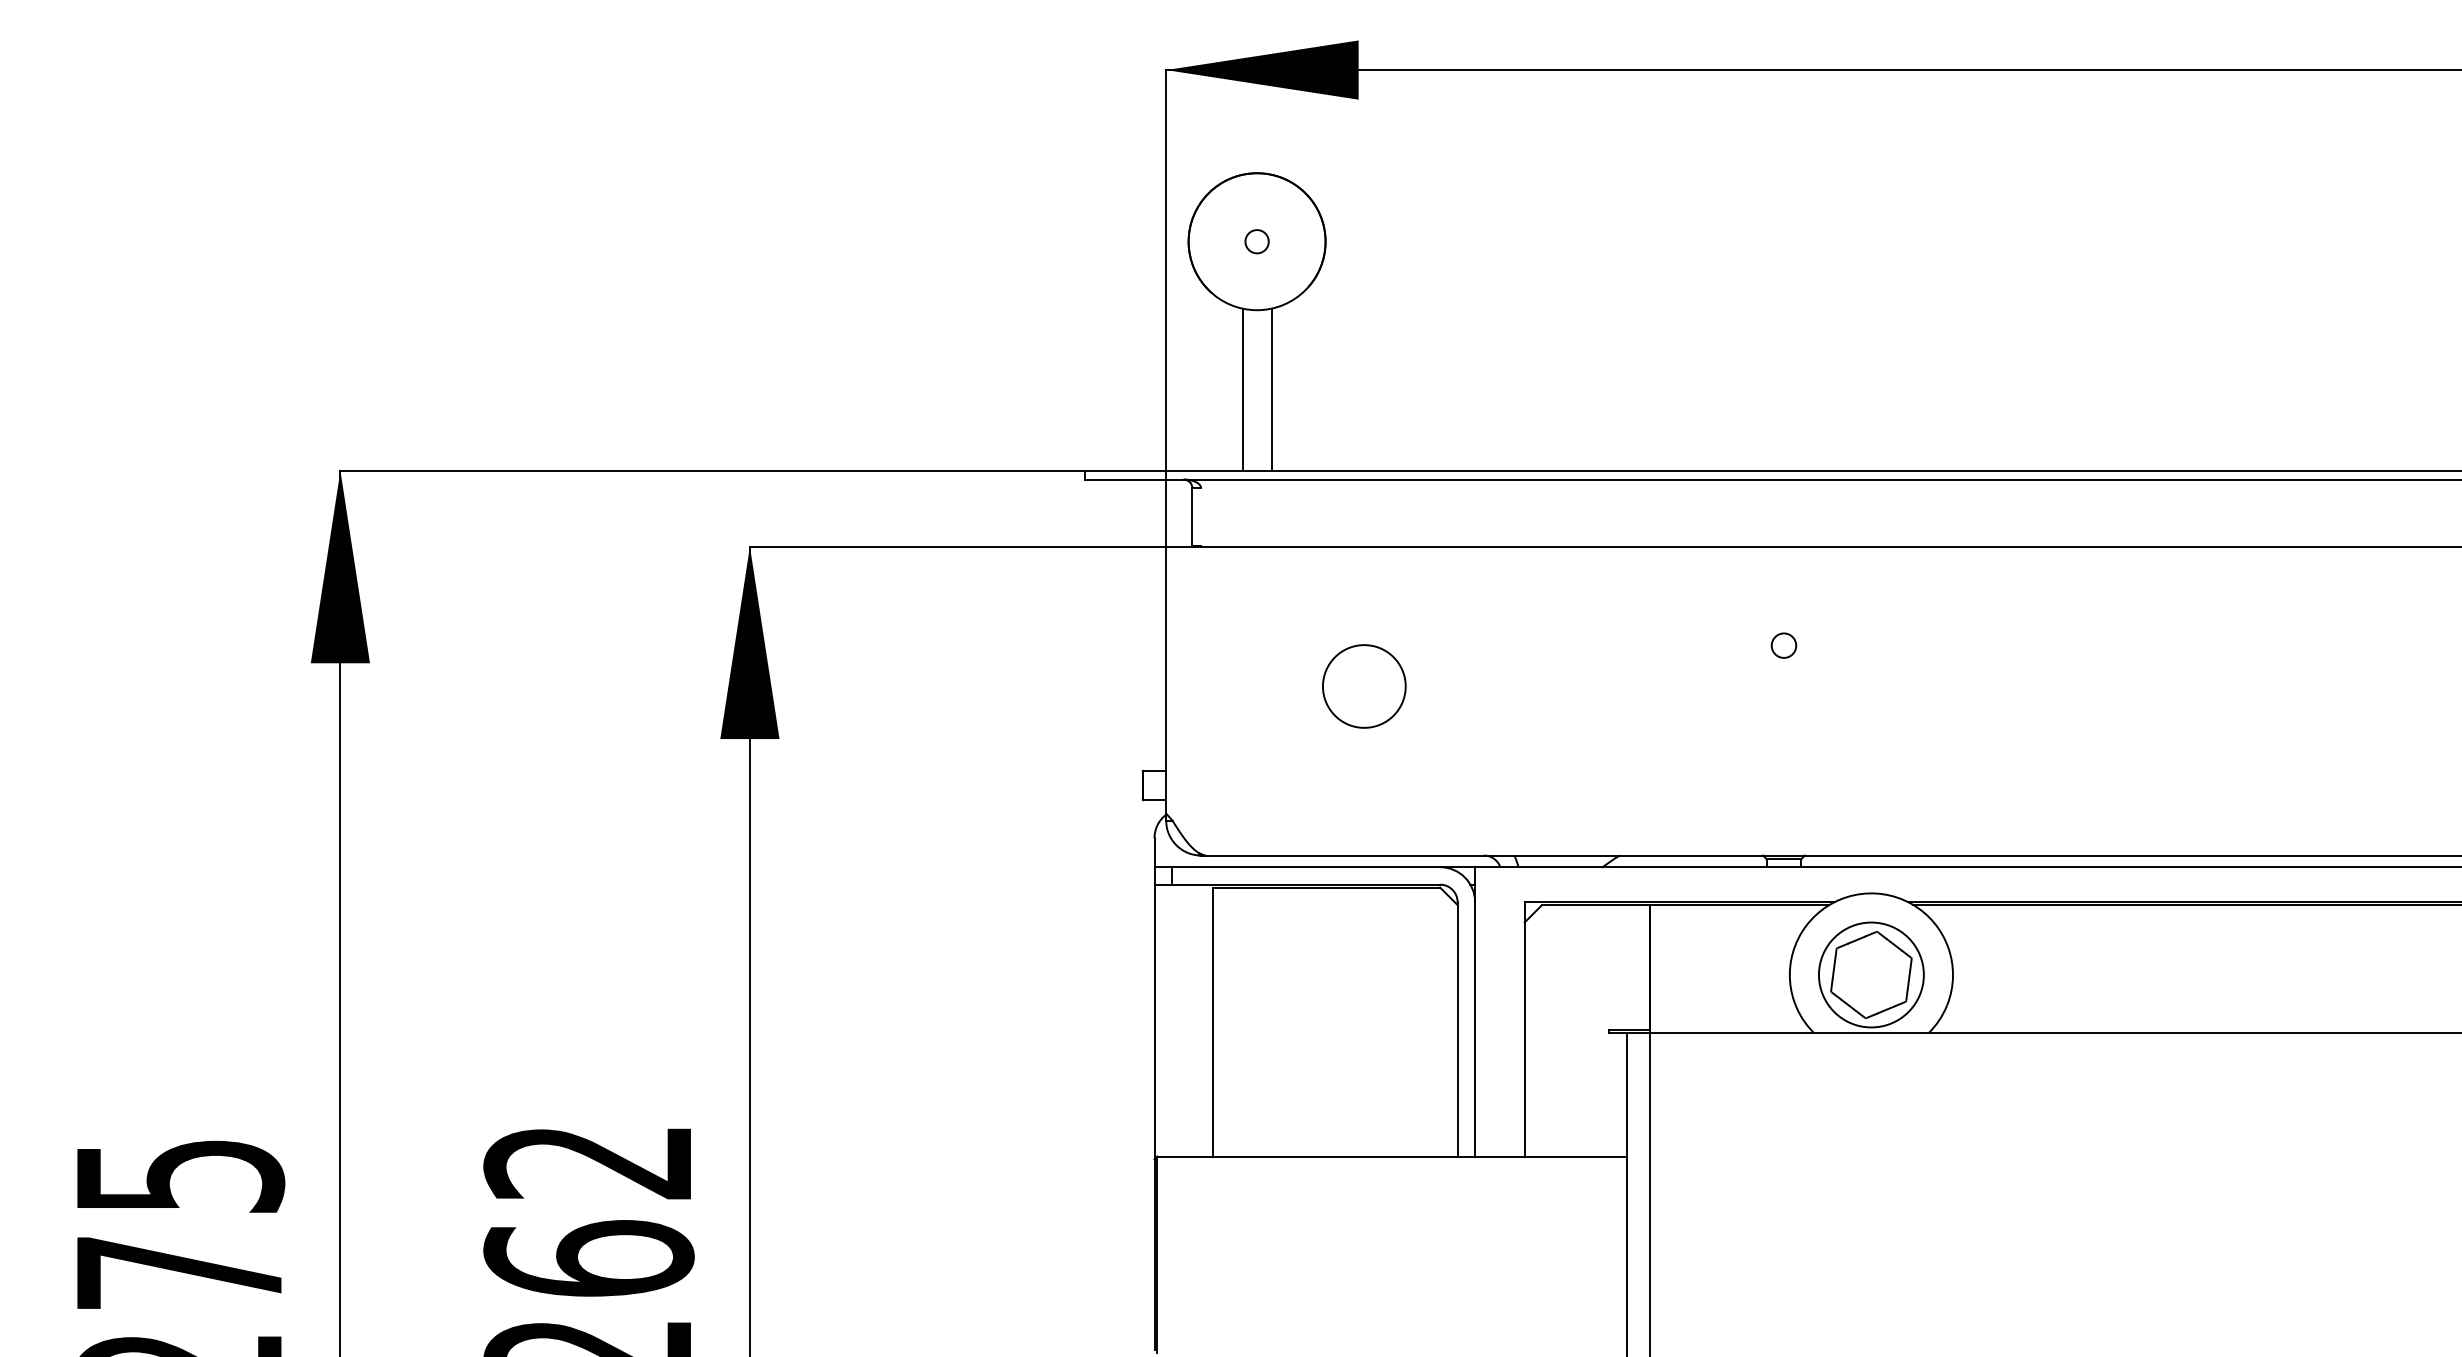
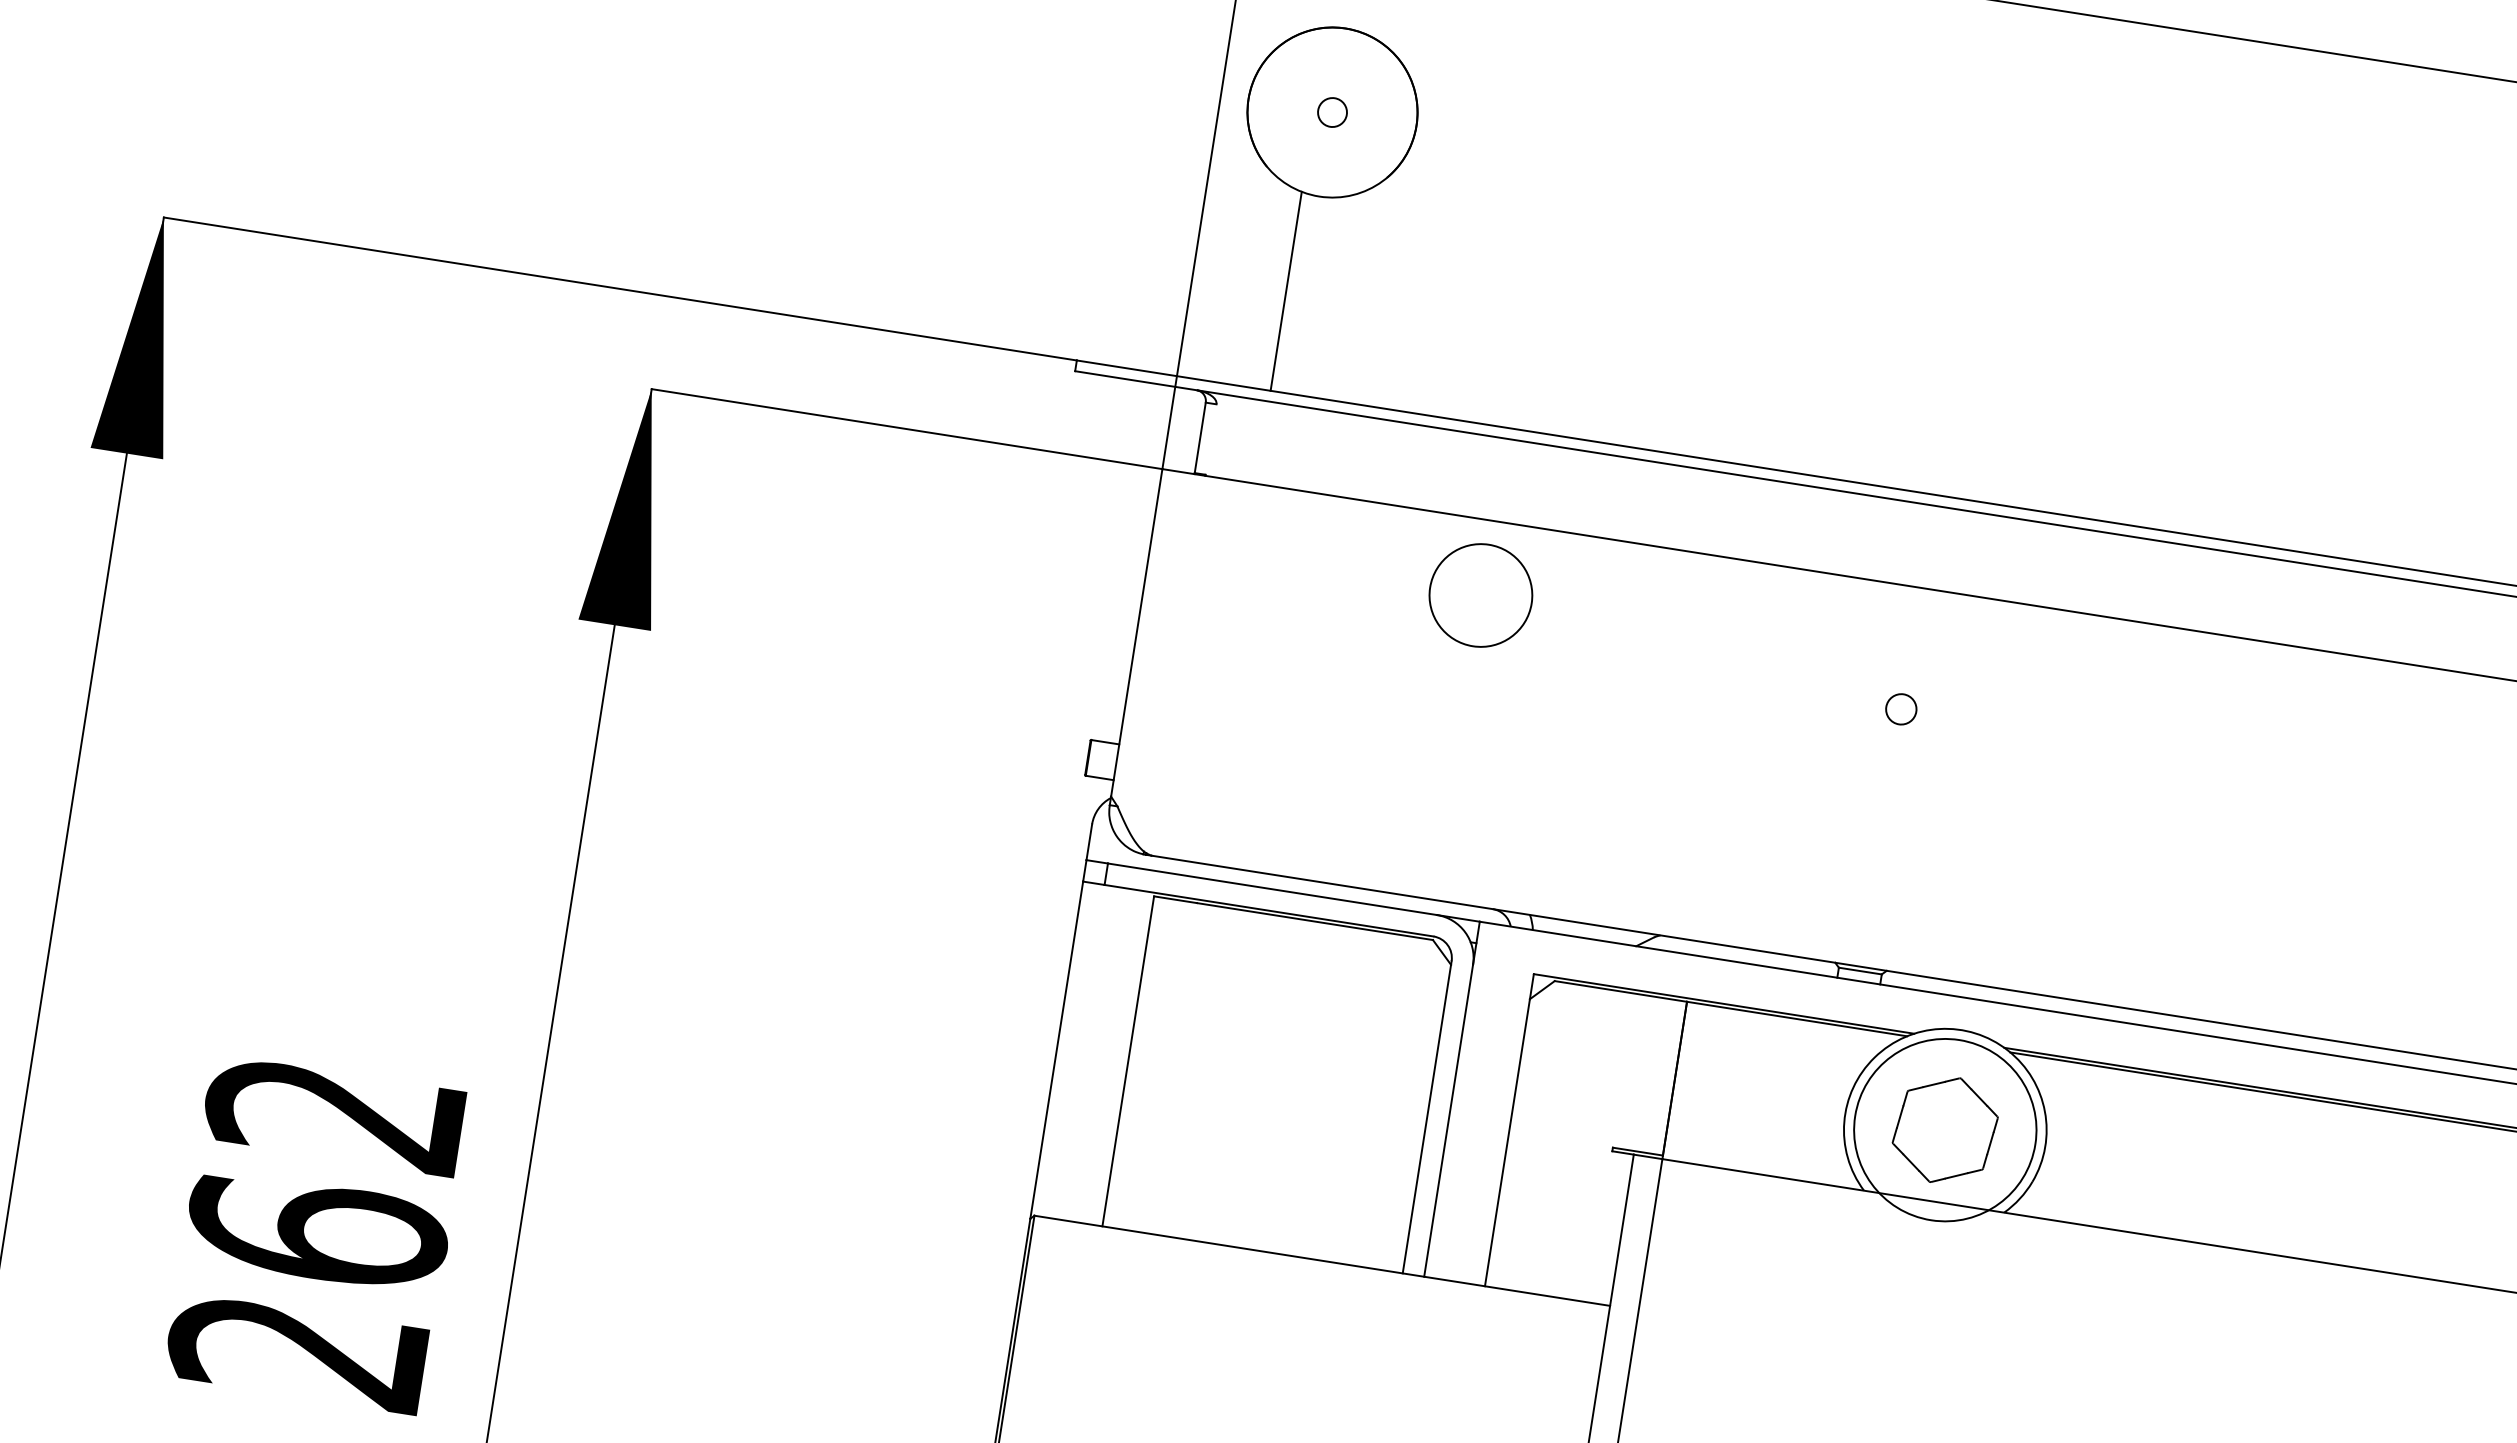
line: (1271, 389) -> (1321, 296), removed
circle: (1364, 686) -> (1481, 595), moved
circle: (1870, 974) -> (1944, 1129), size x1.4

